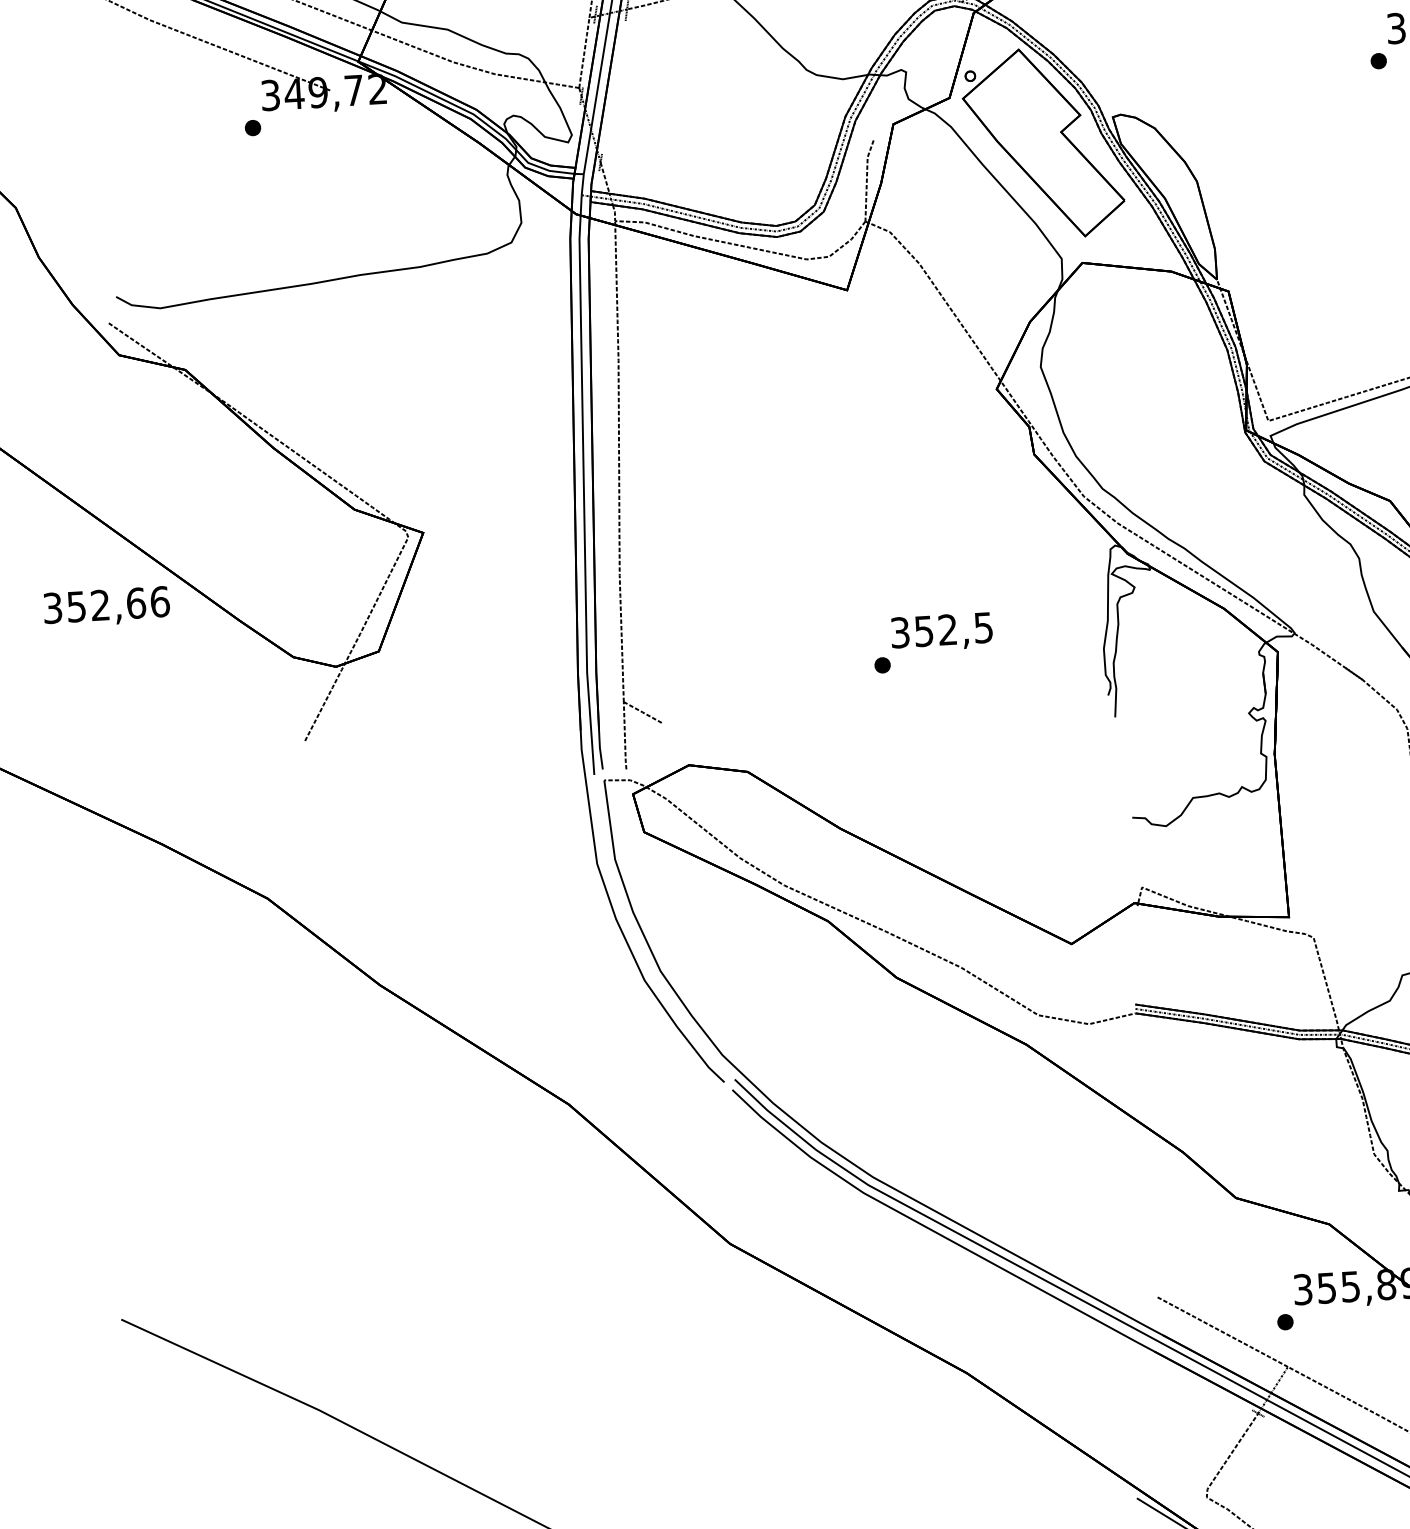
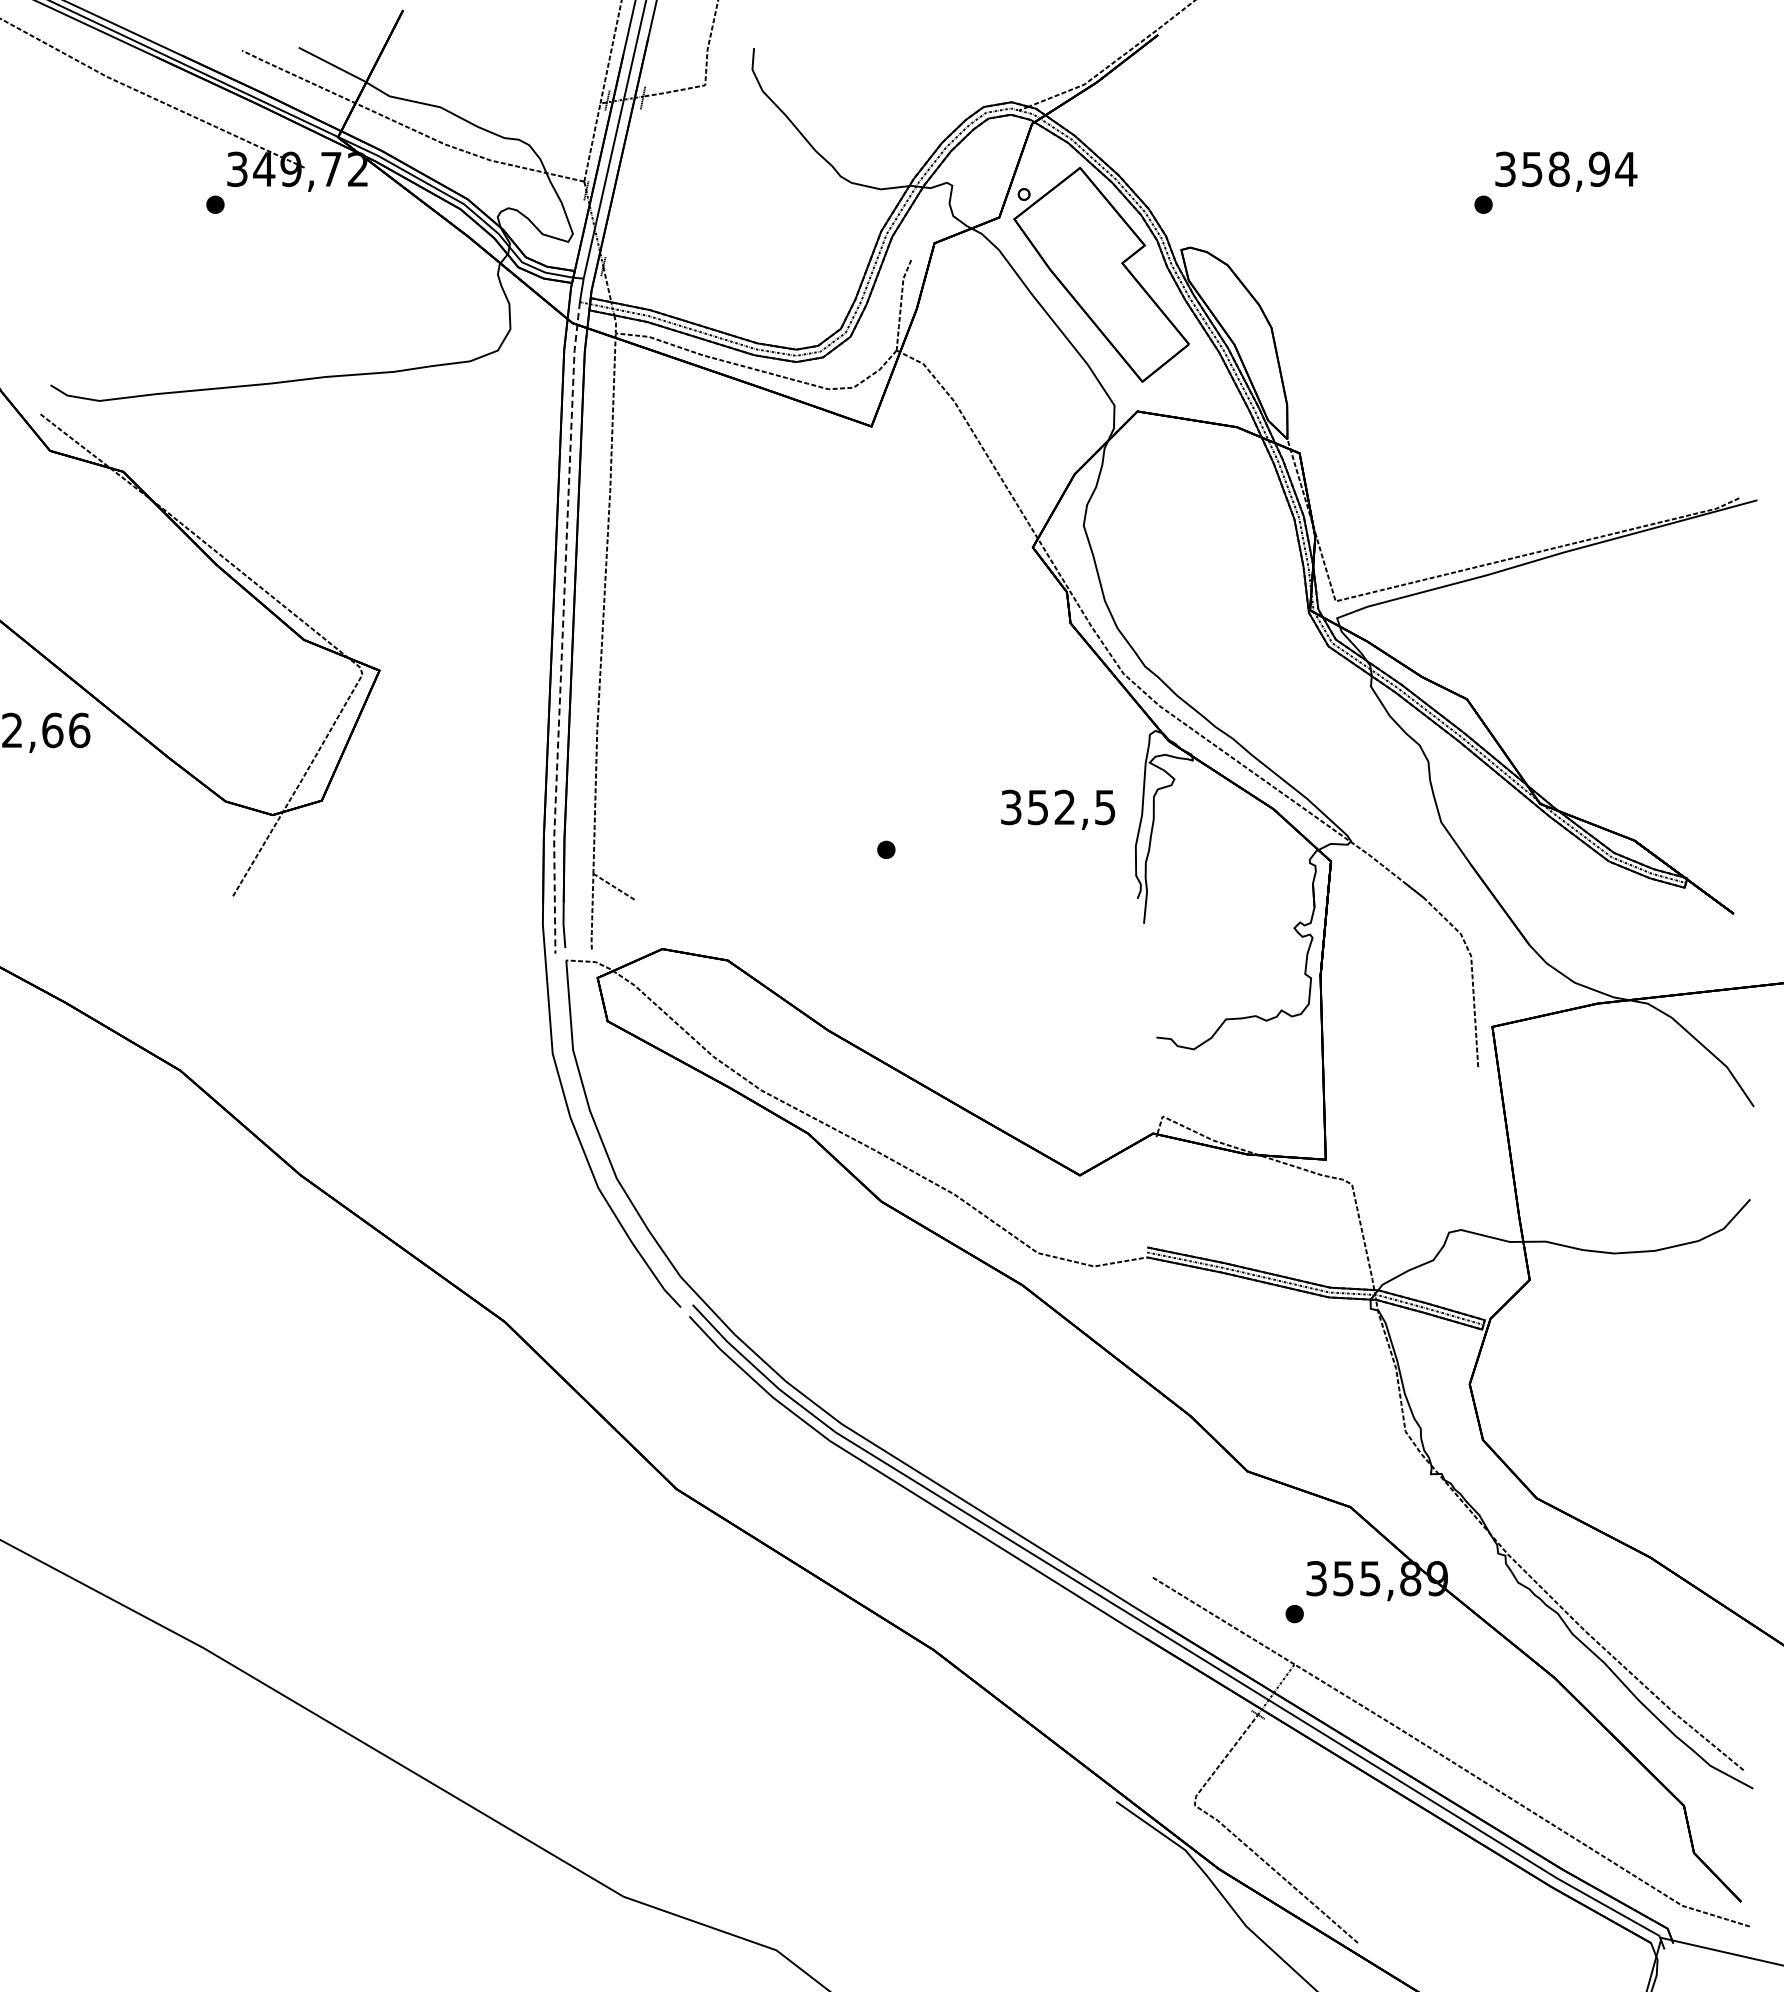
line: (583, 485) -> (562, 628), solid -> dashed
text: (942, 632) -> (1058, 809), moved

